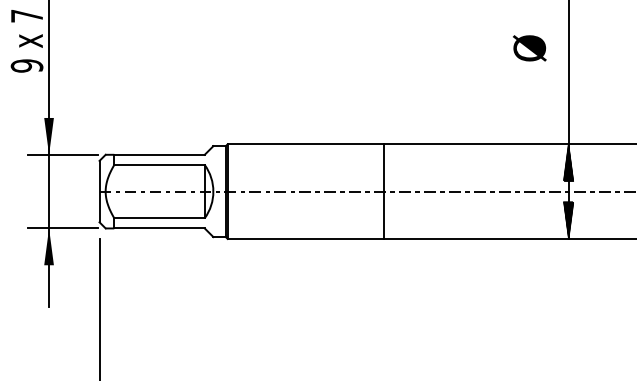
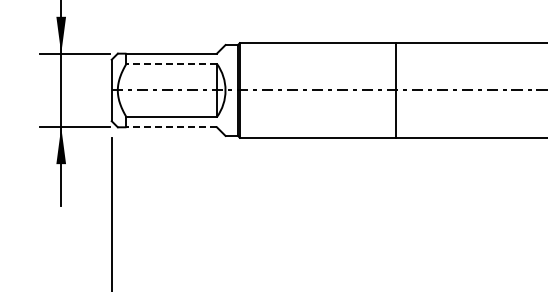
line: (159, 164) -> (171, 63), solid -> dashed
line: (159, 228) -> (171, 127), solid -> dashed

